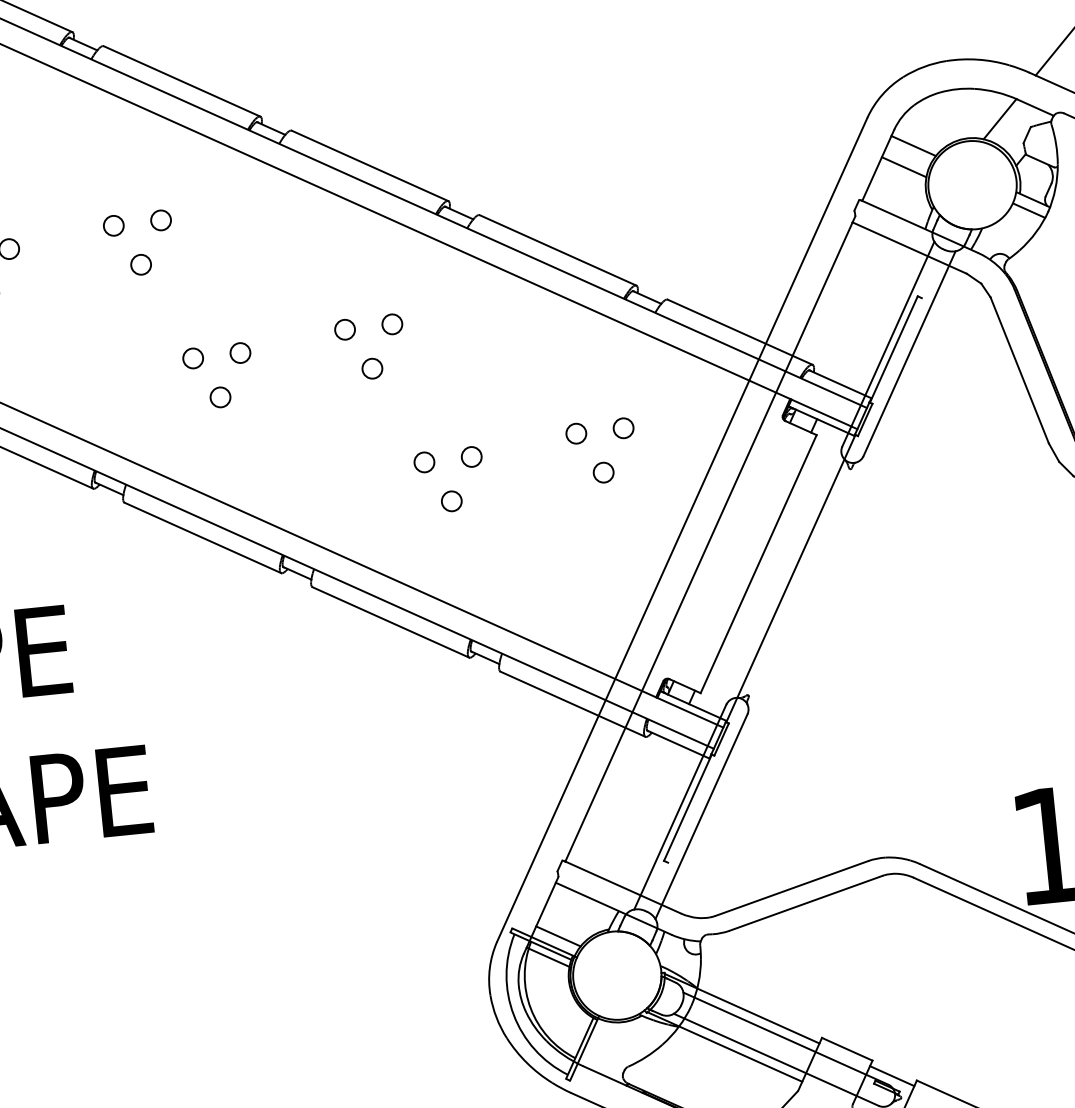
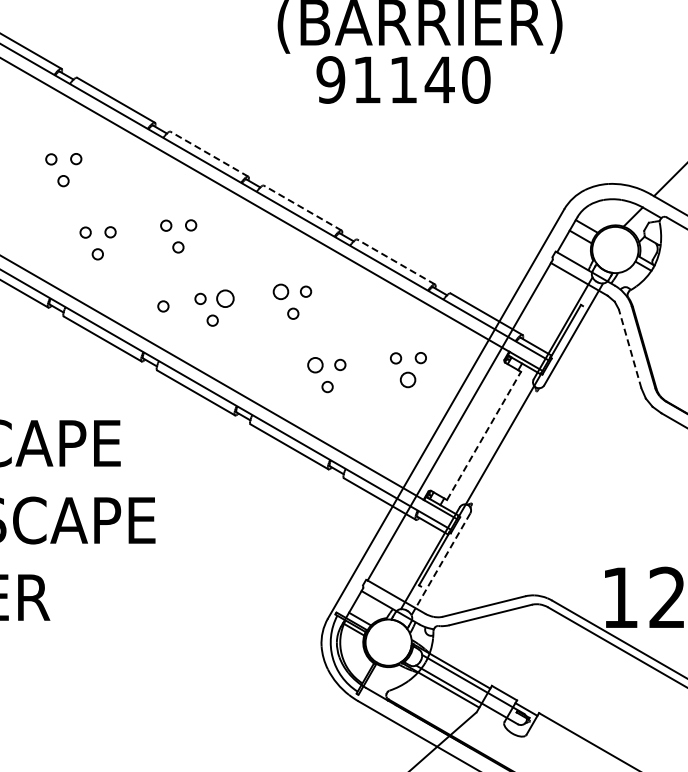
line: (182, 82) -> (209, 154), solid -> dashed
line: (369, 166) -> (302, 208), solid -> dashed
line: (558, 251) -> (396, 262), solid -> dashed
circle: (345, 330) -> (281, 292), size x1.4
circle: (240, 352) -> (225, 298), size x1.6
line: (1020, 369) -> (630, 348), solid -> dashed
circle: (124, 379) -> (163, 306), added
circle: (424, 462) -> (315, 365), size x1.4
circle: (604, 473) -> (408, 380), size x1.4
line: (759, 563) -> (484, 435), solid -> dashed
line: (700, 817) -> (440, 564), solid -> dashed

